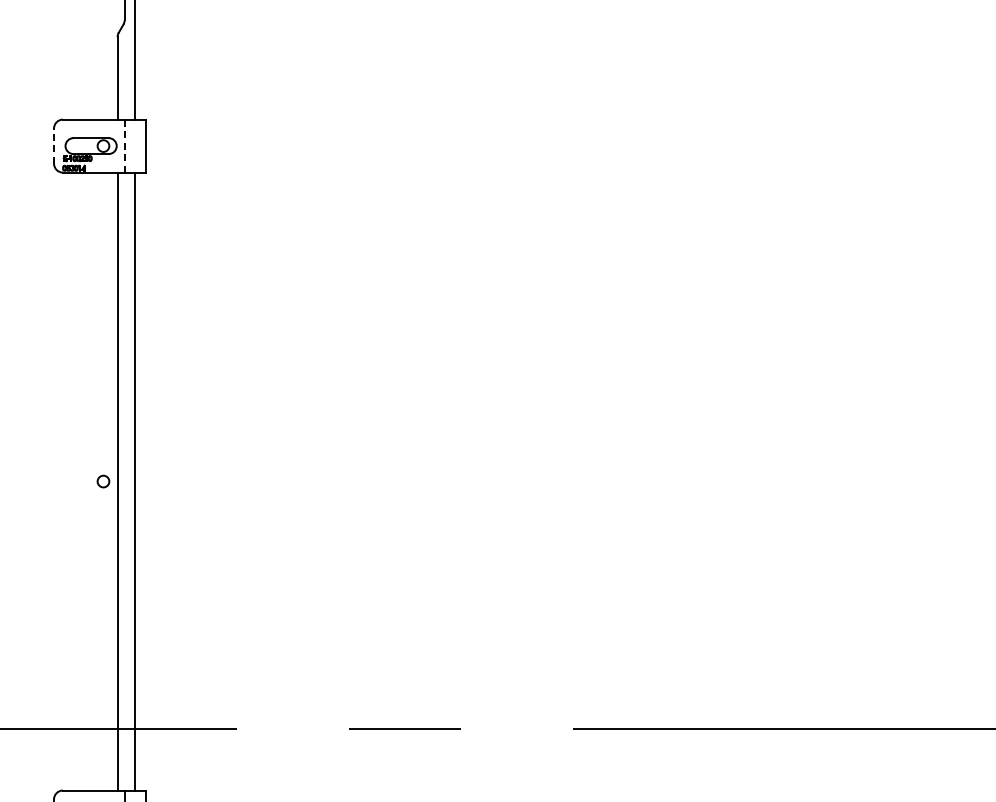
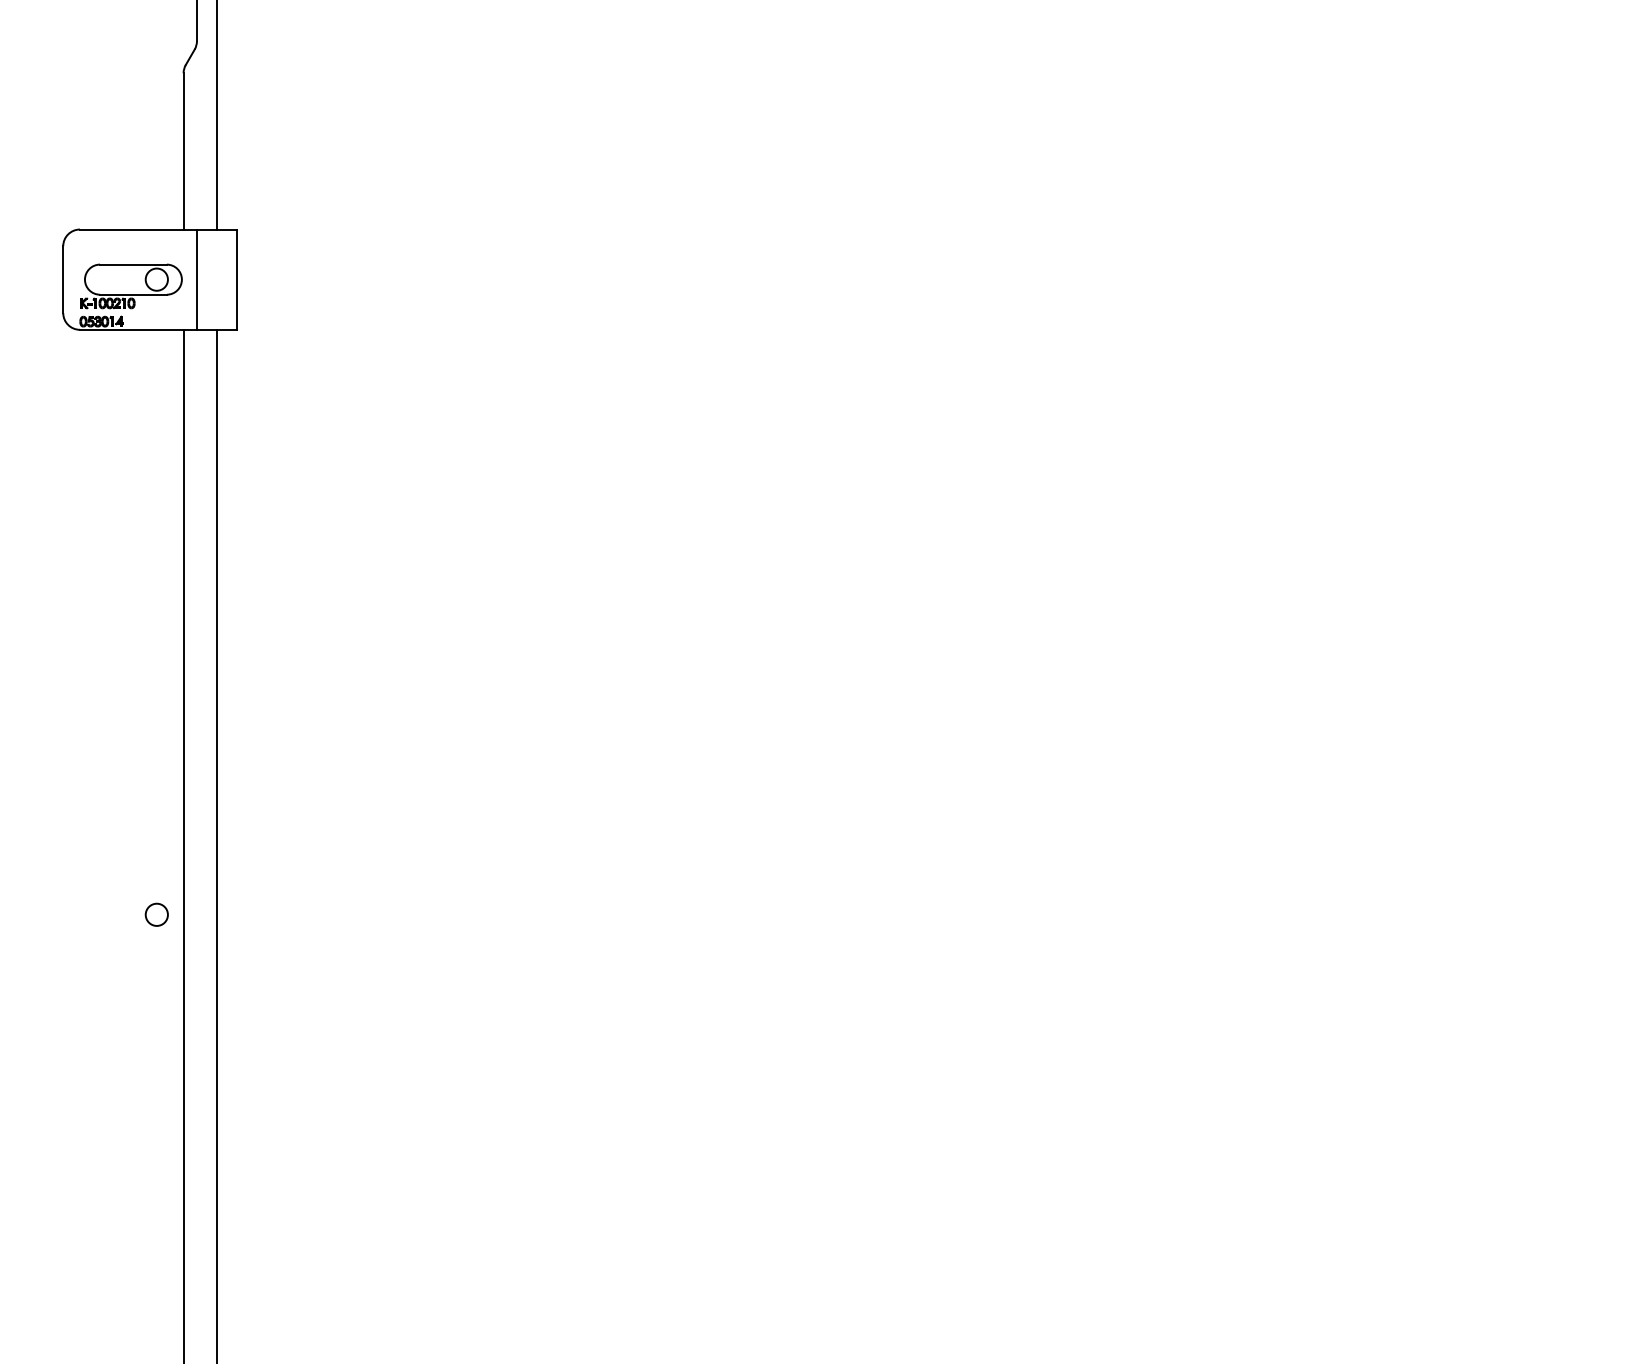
line: (124, 145) -> (196, 278), dashed -> solid
line: (54, 146) -> (64, 280), dashed -> solid

